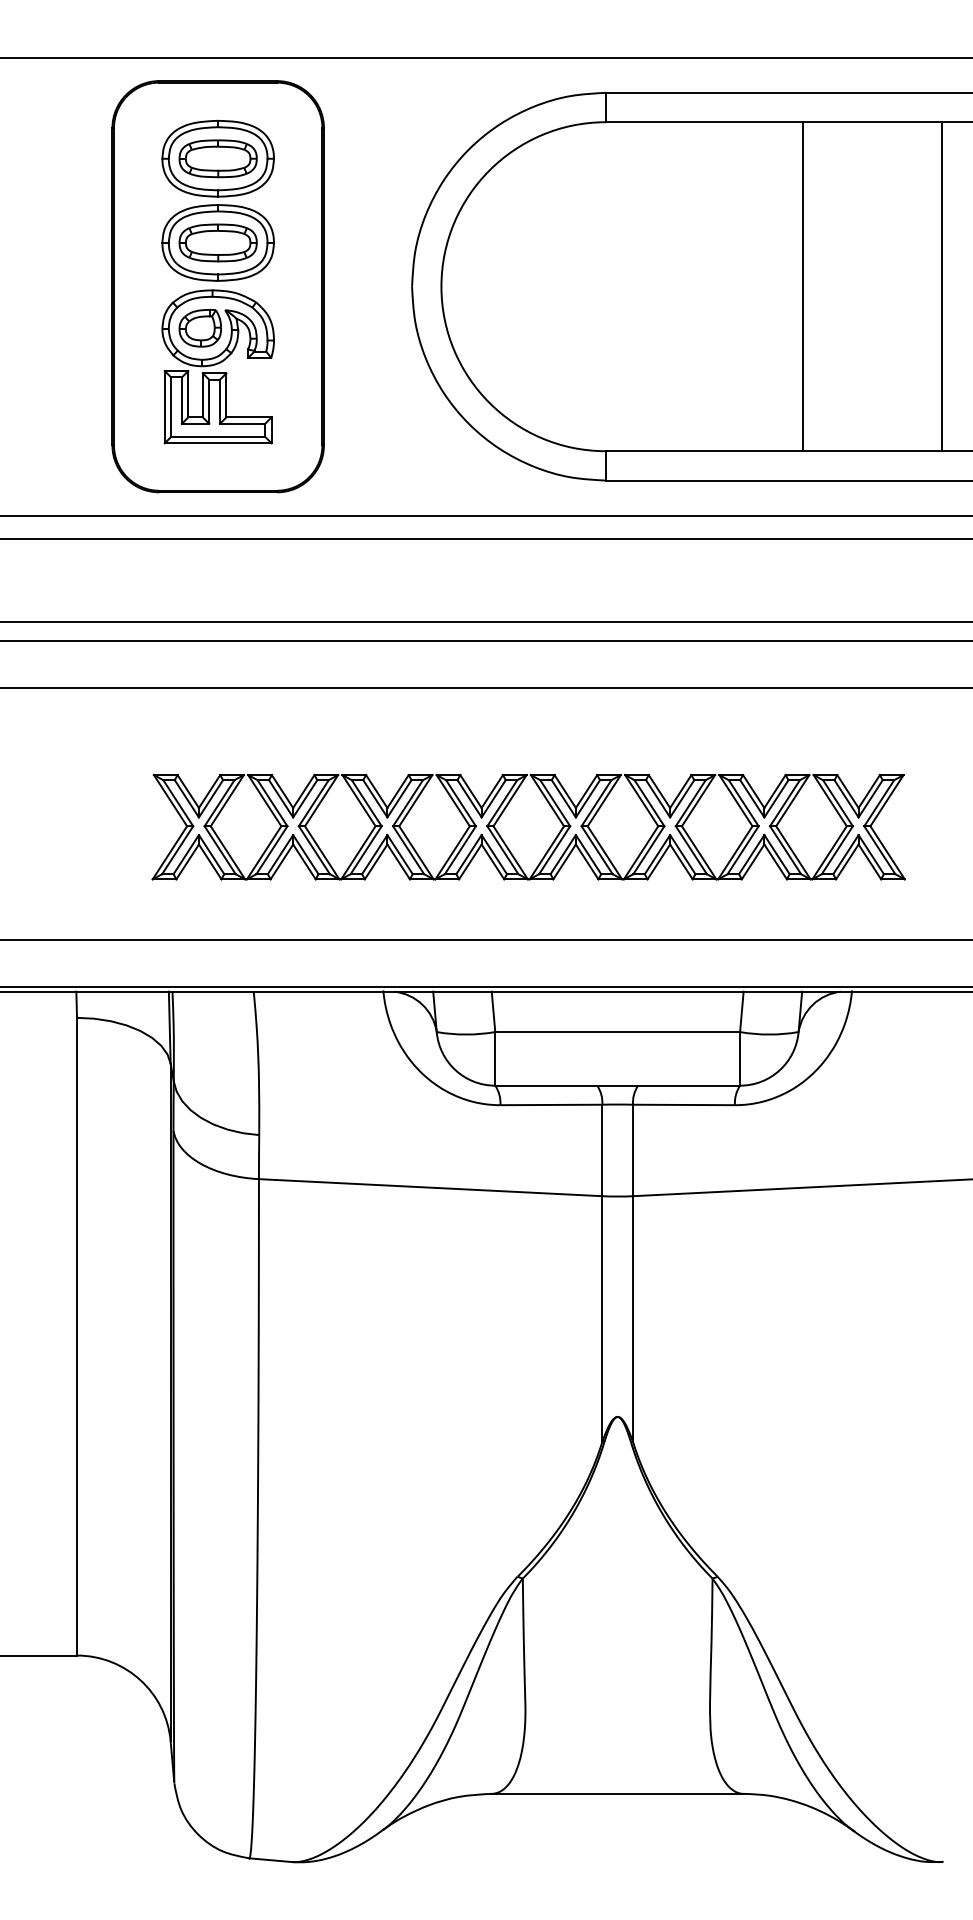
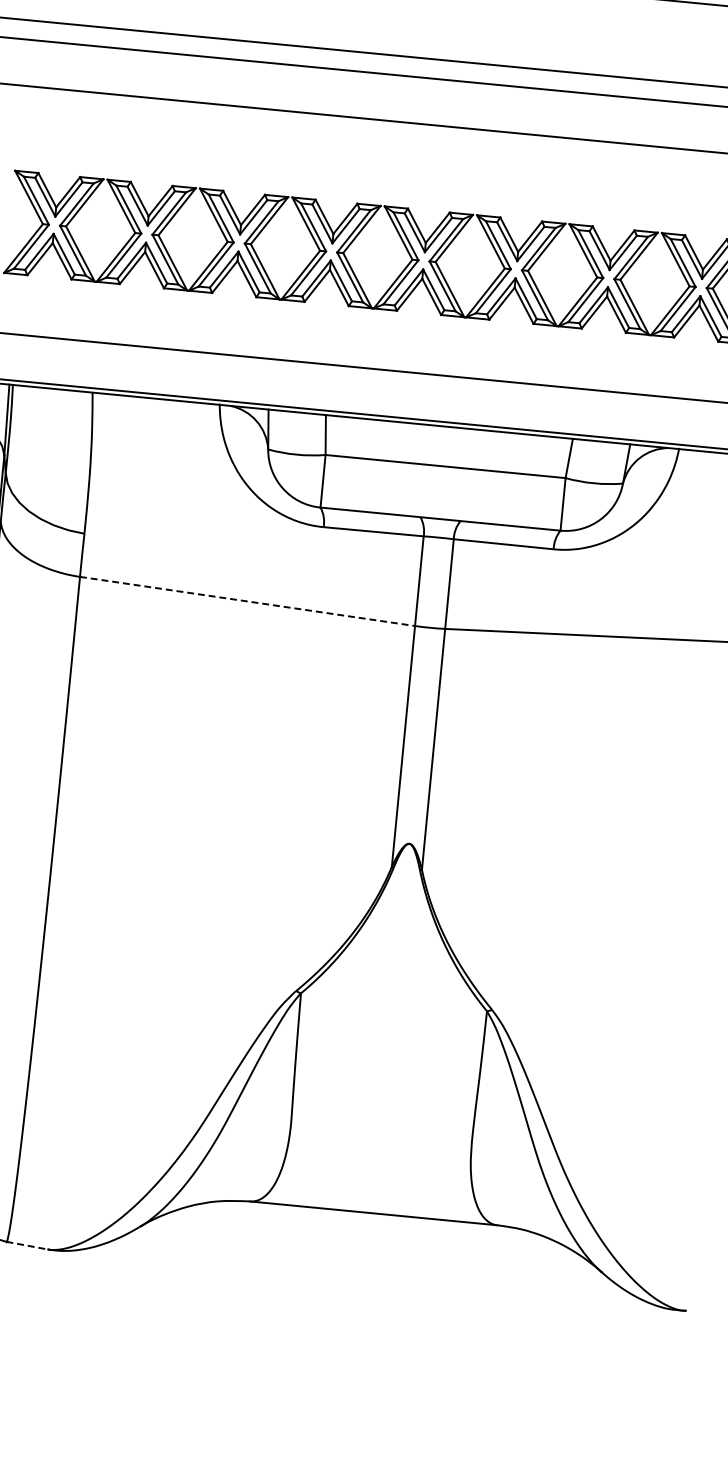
line: (430, 1187) -> (247, 601), solid -> dashed
line: (270, 1860) -> (27, 1245), solid -> dashed

